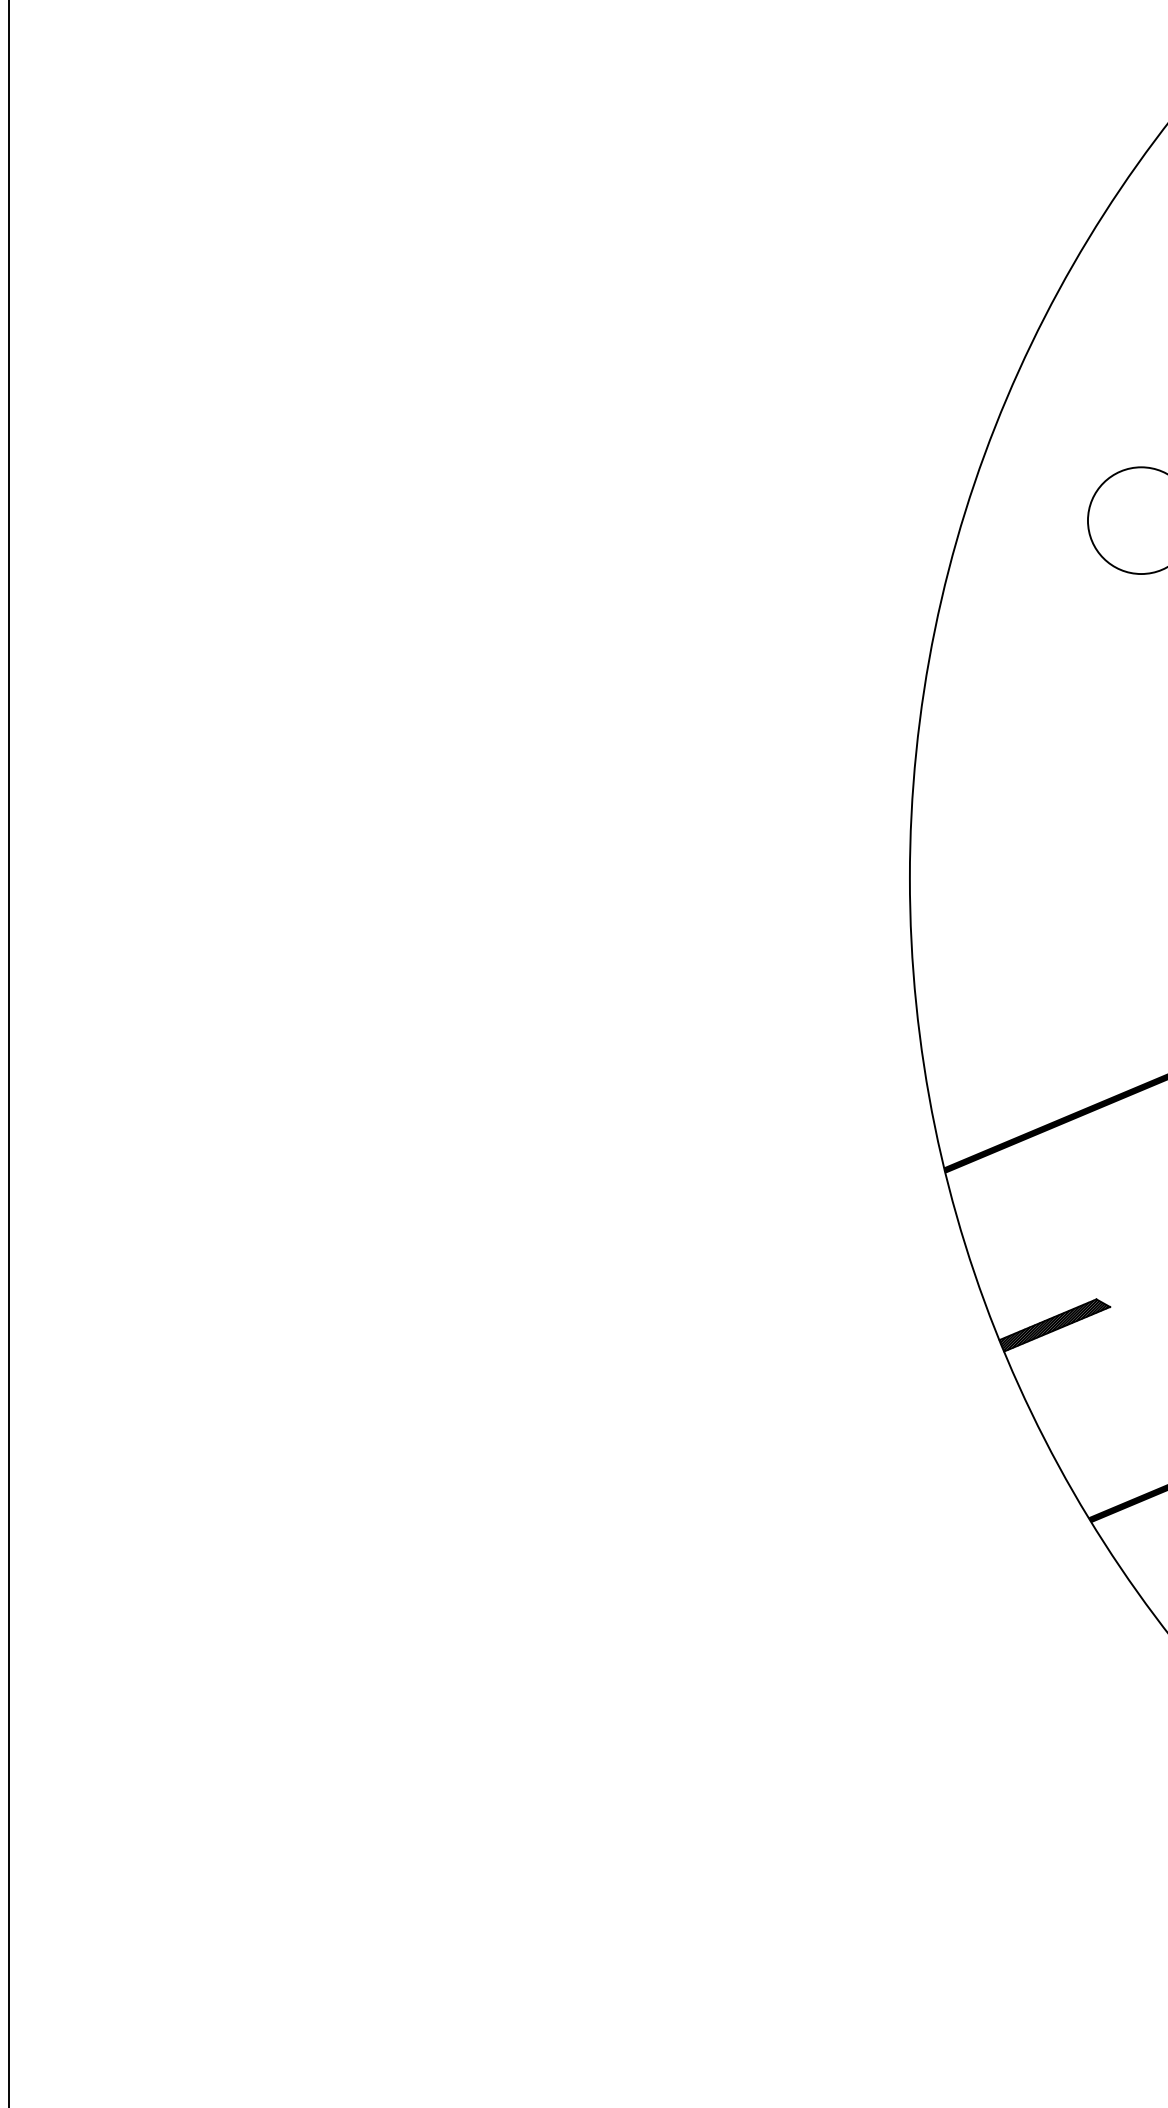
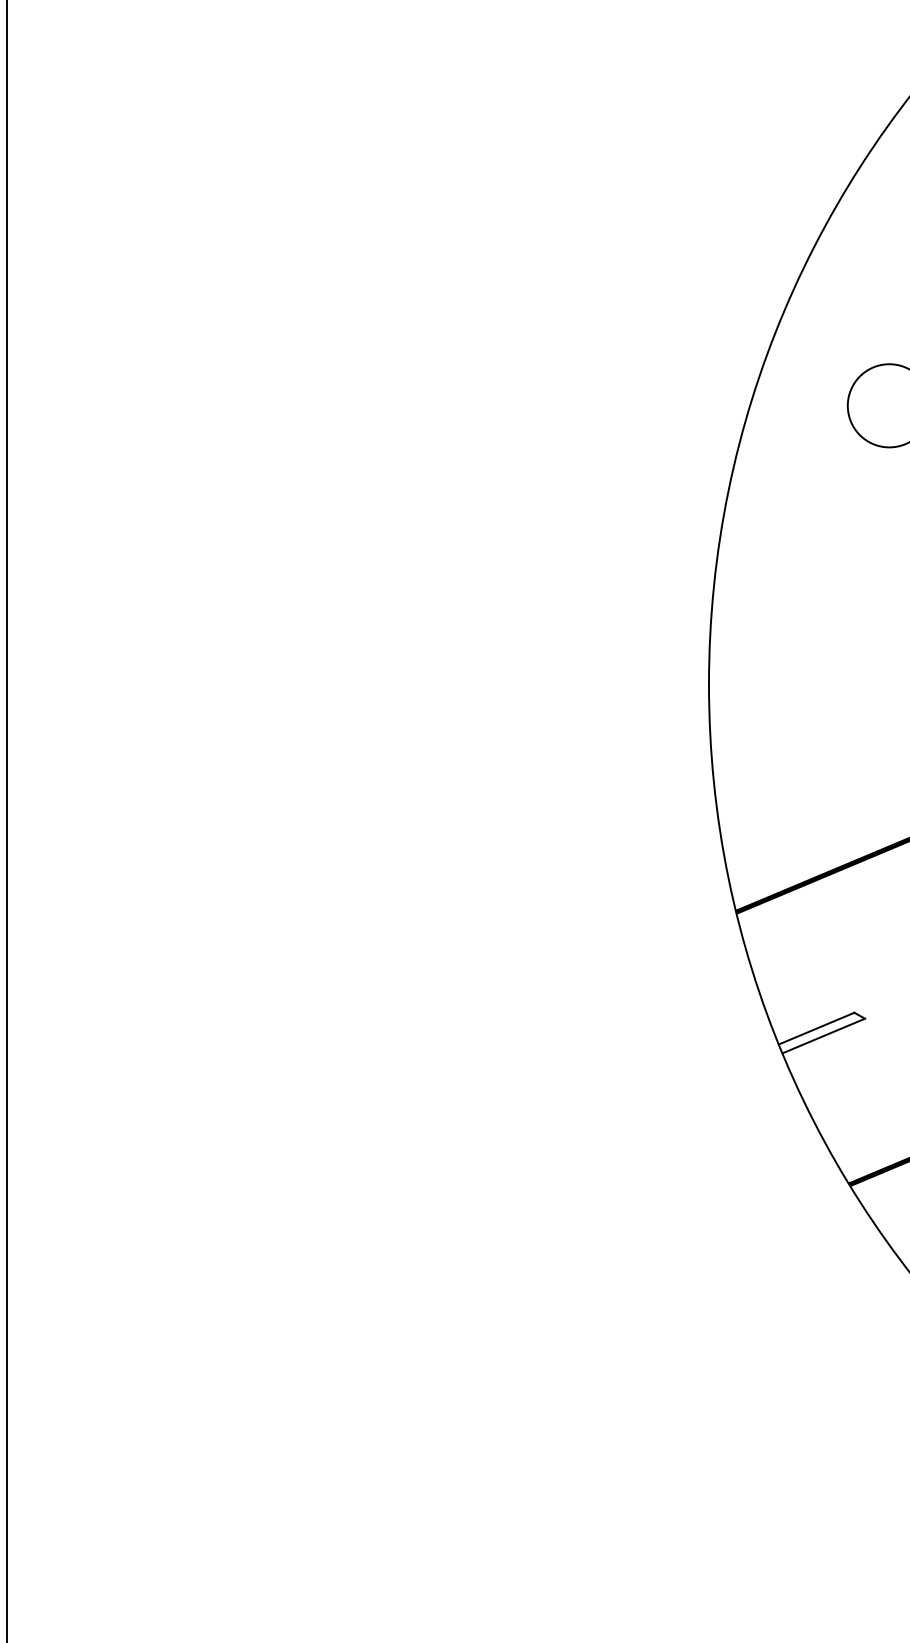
hatch: (1053, 1324) -> (820, 1032), removed

